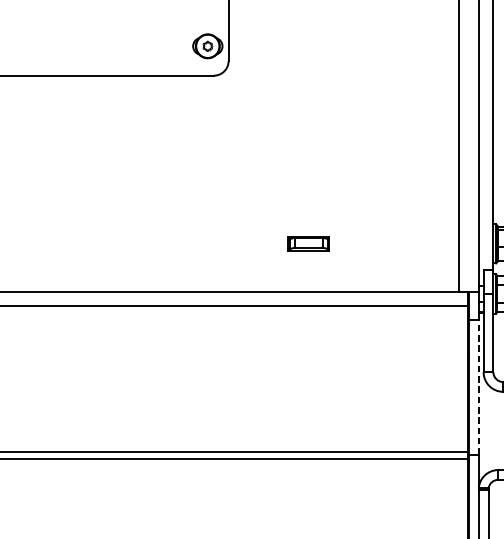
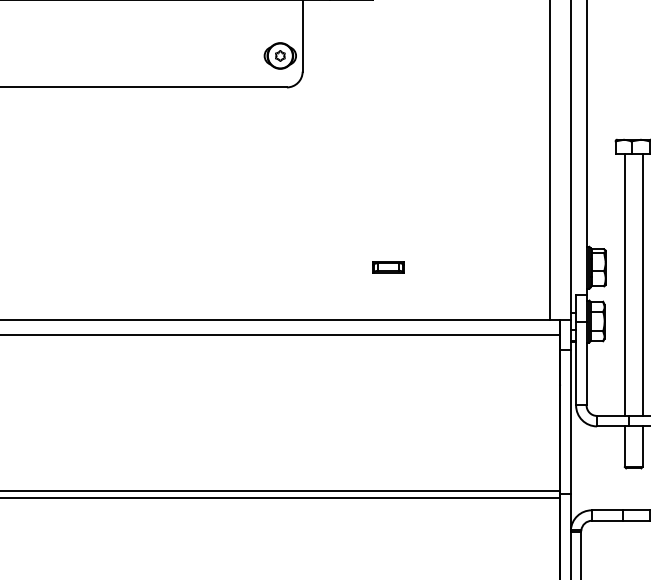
part: (308, 243) -> (388, 267), size x0.71
line: (478, 387) -> (570, 421), dashed -> solid

